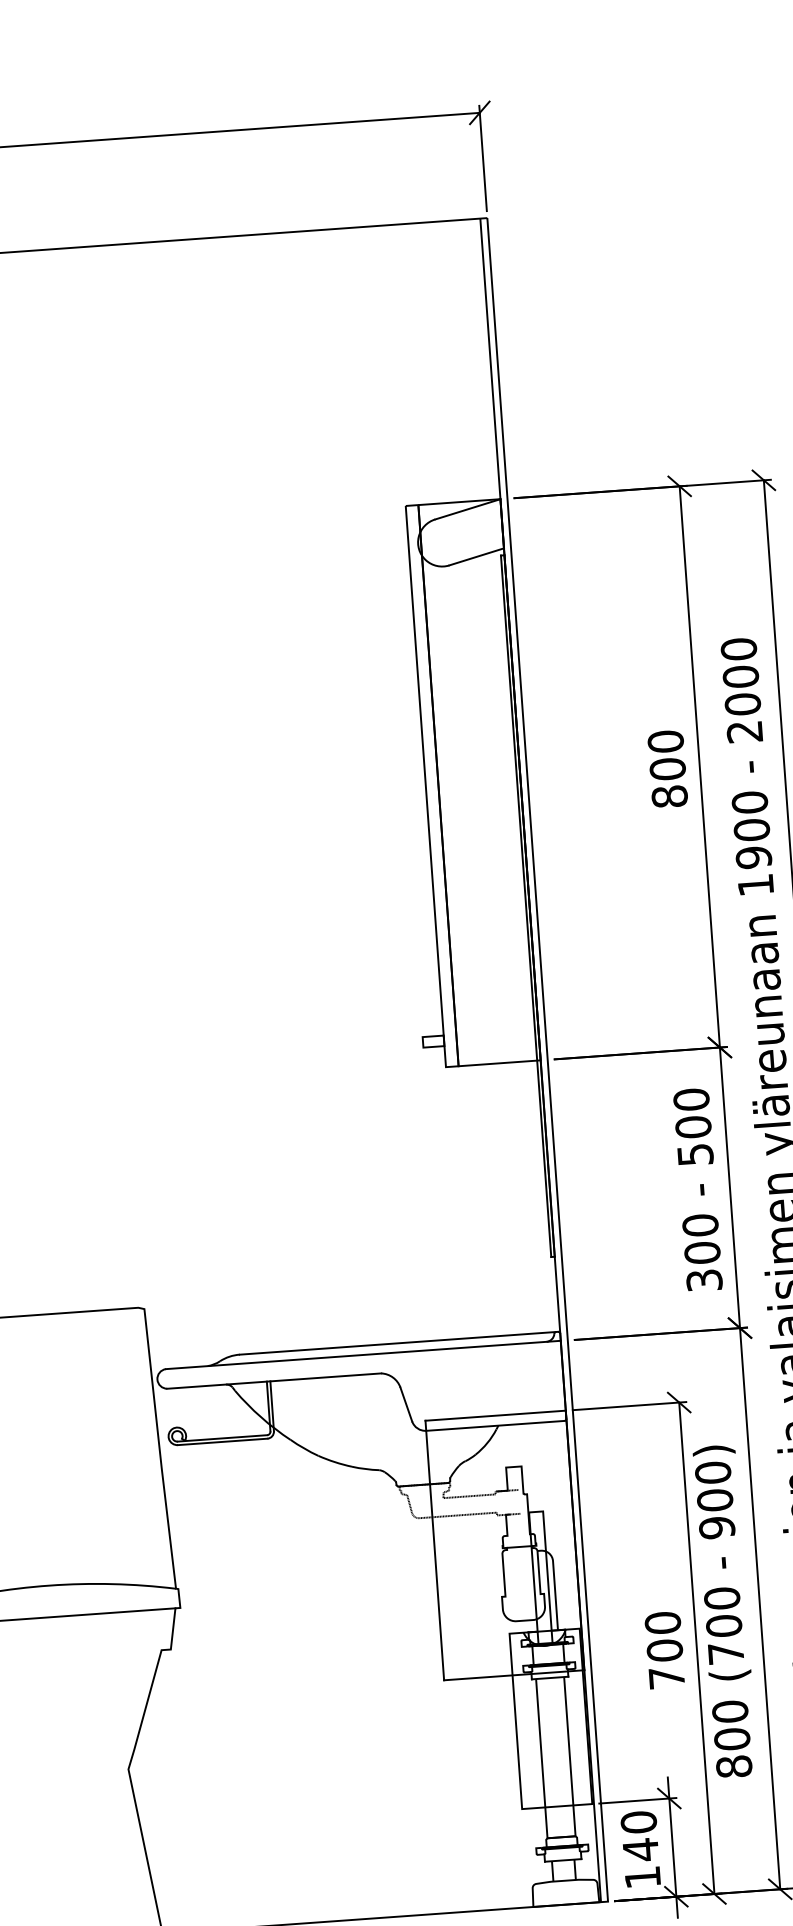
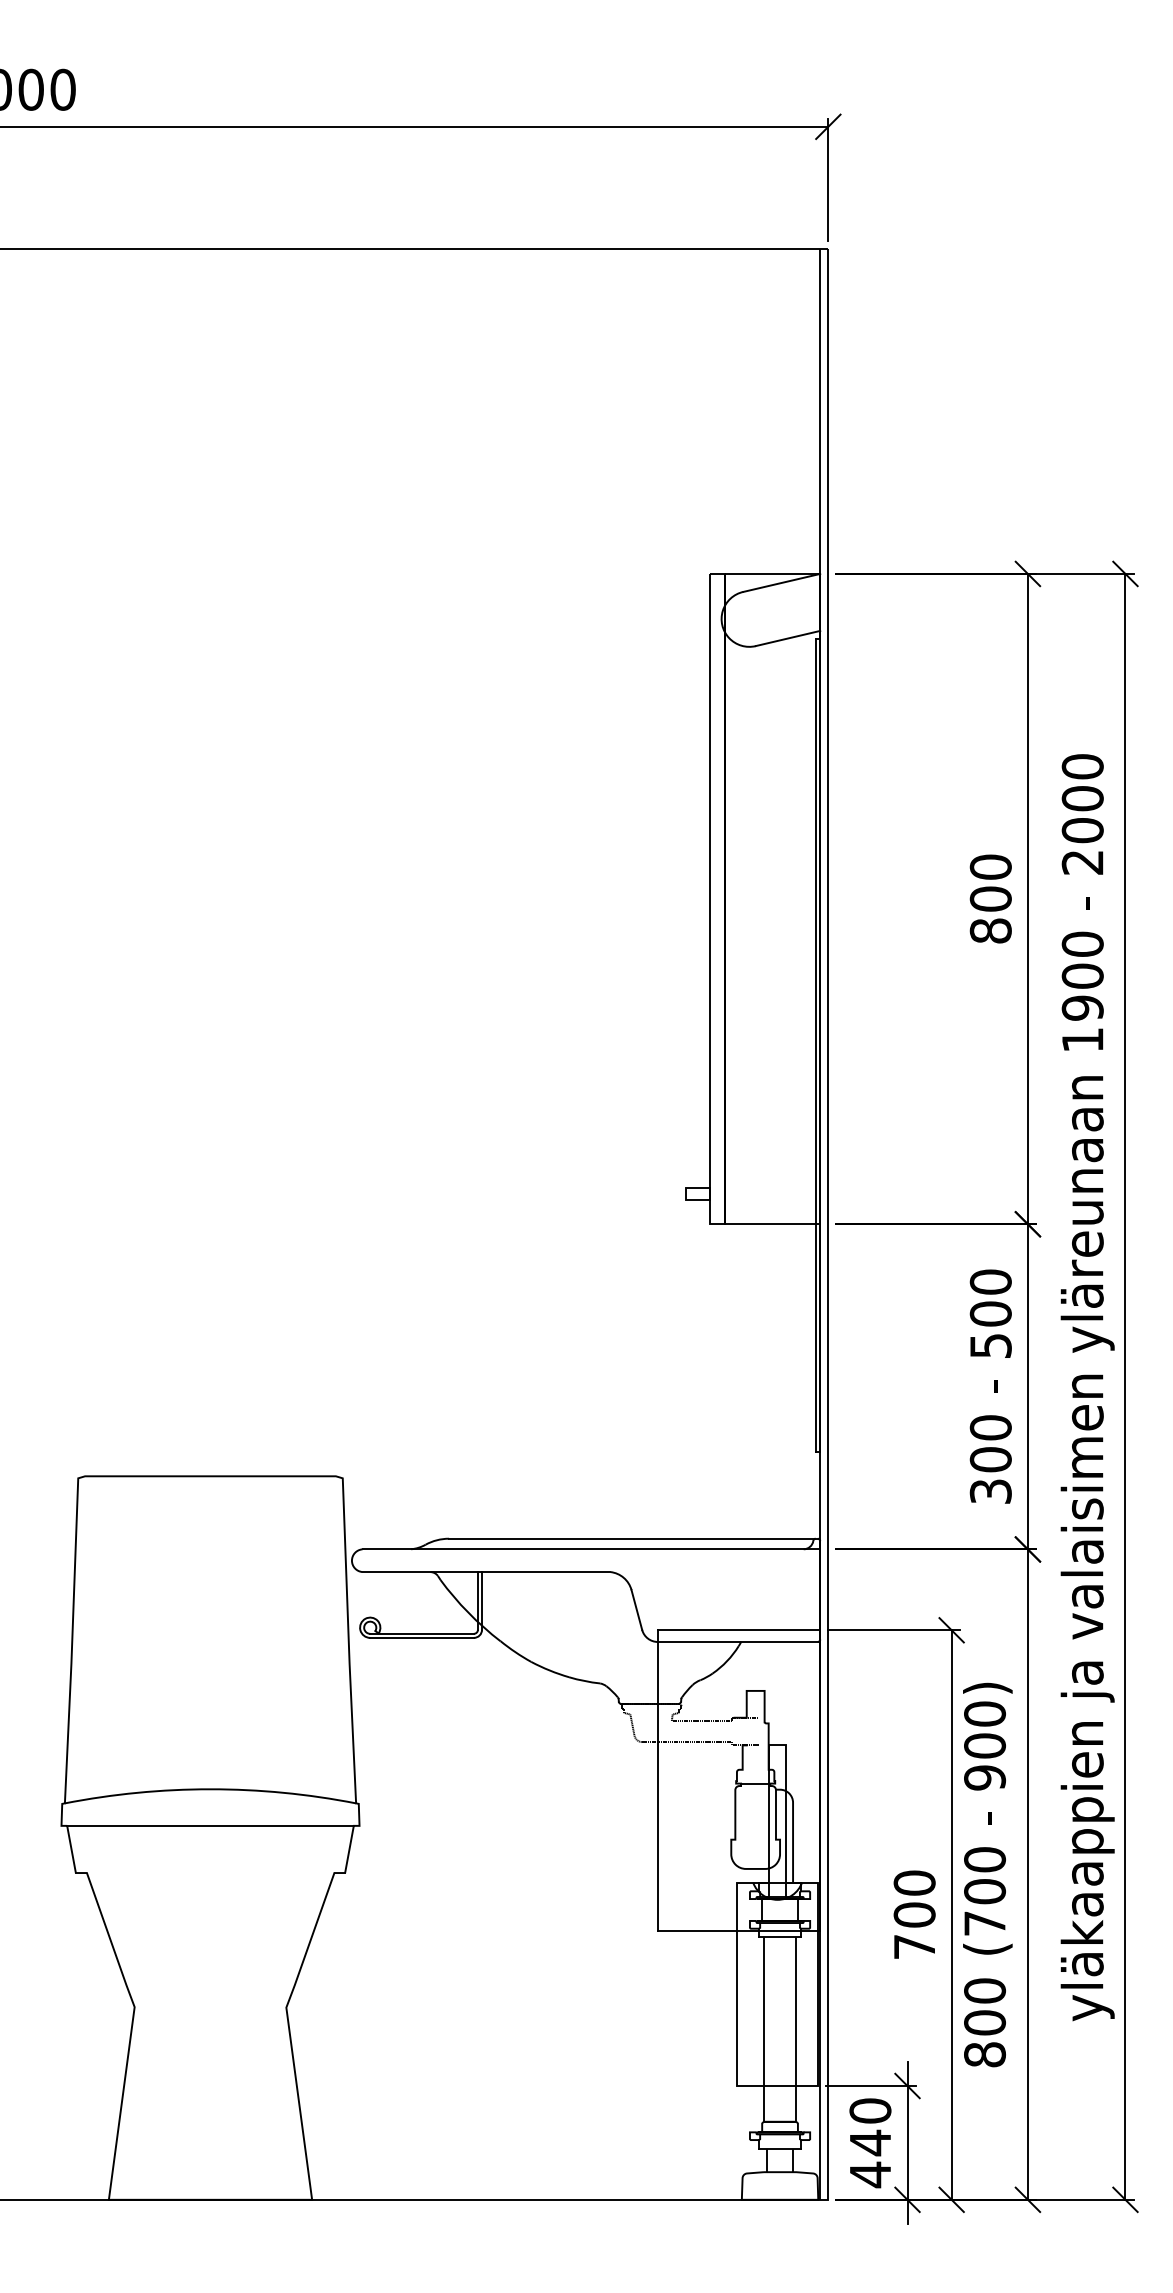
text: (642, 1877) -> (870, 2174), 140 -> 440

